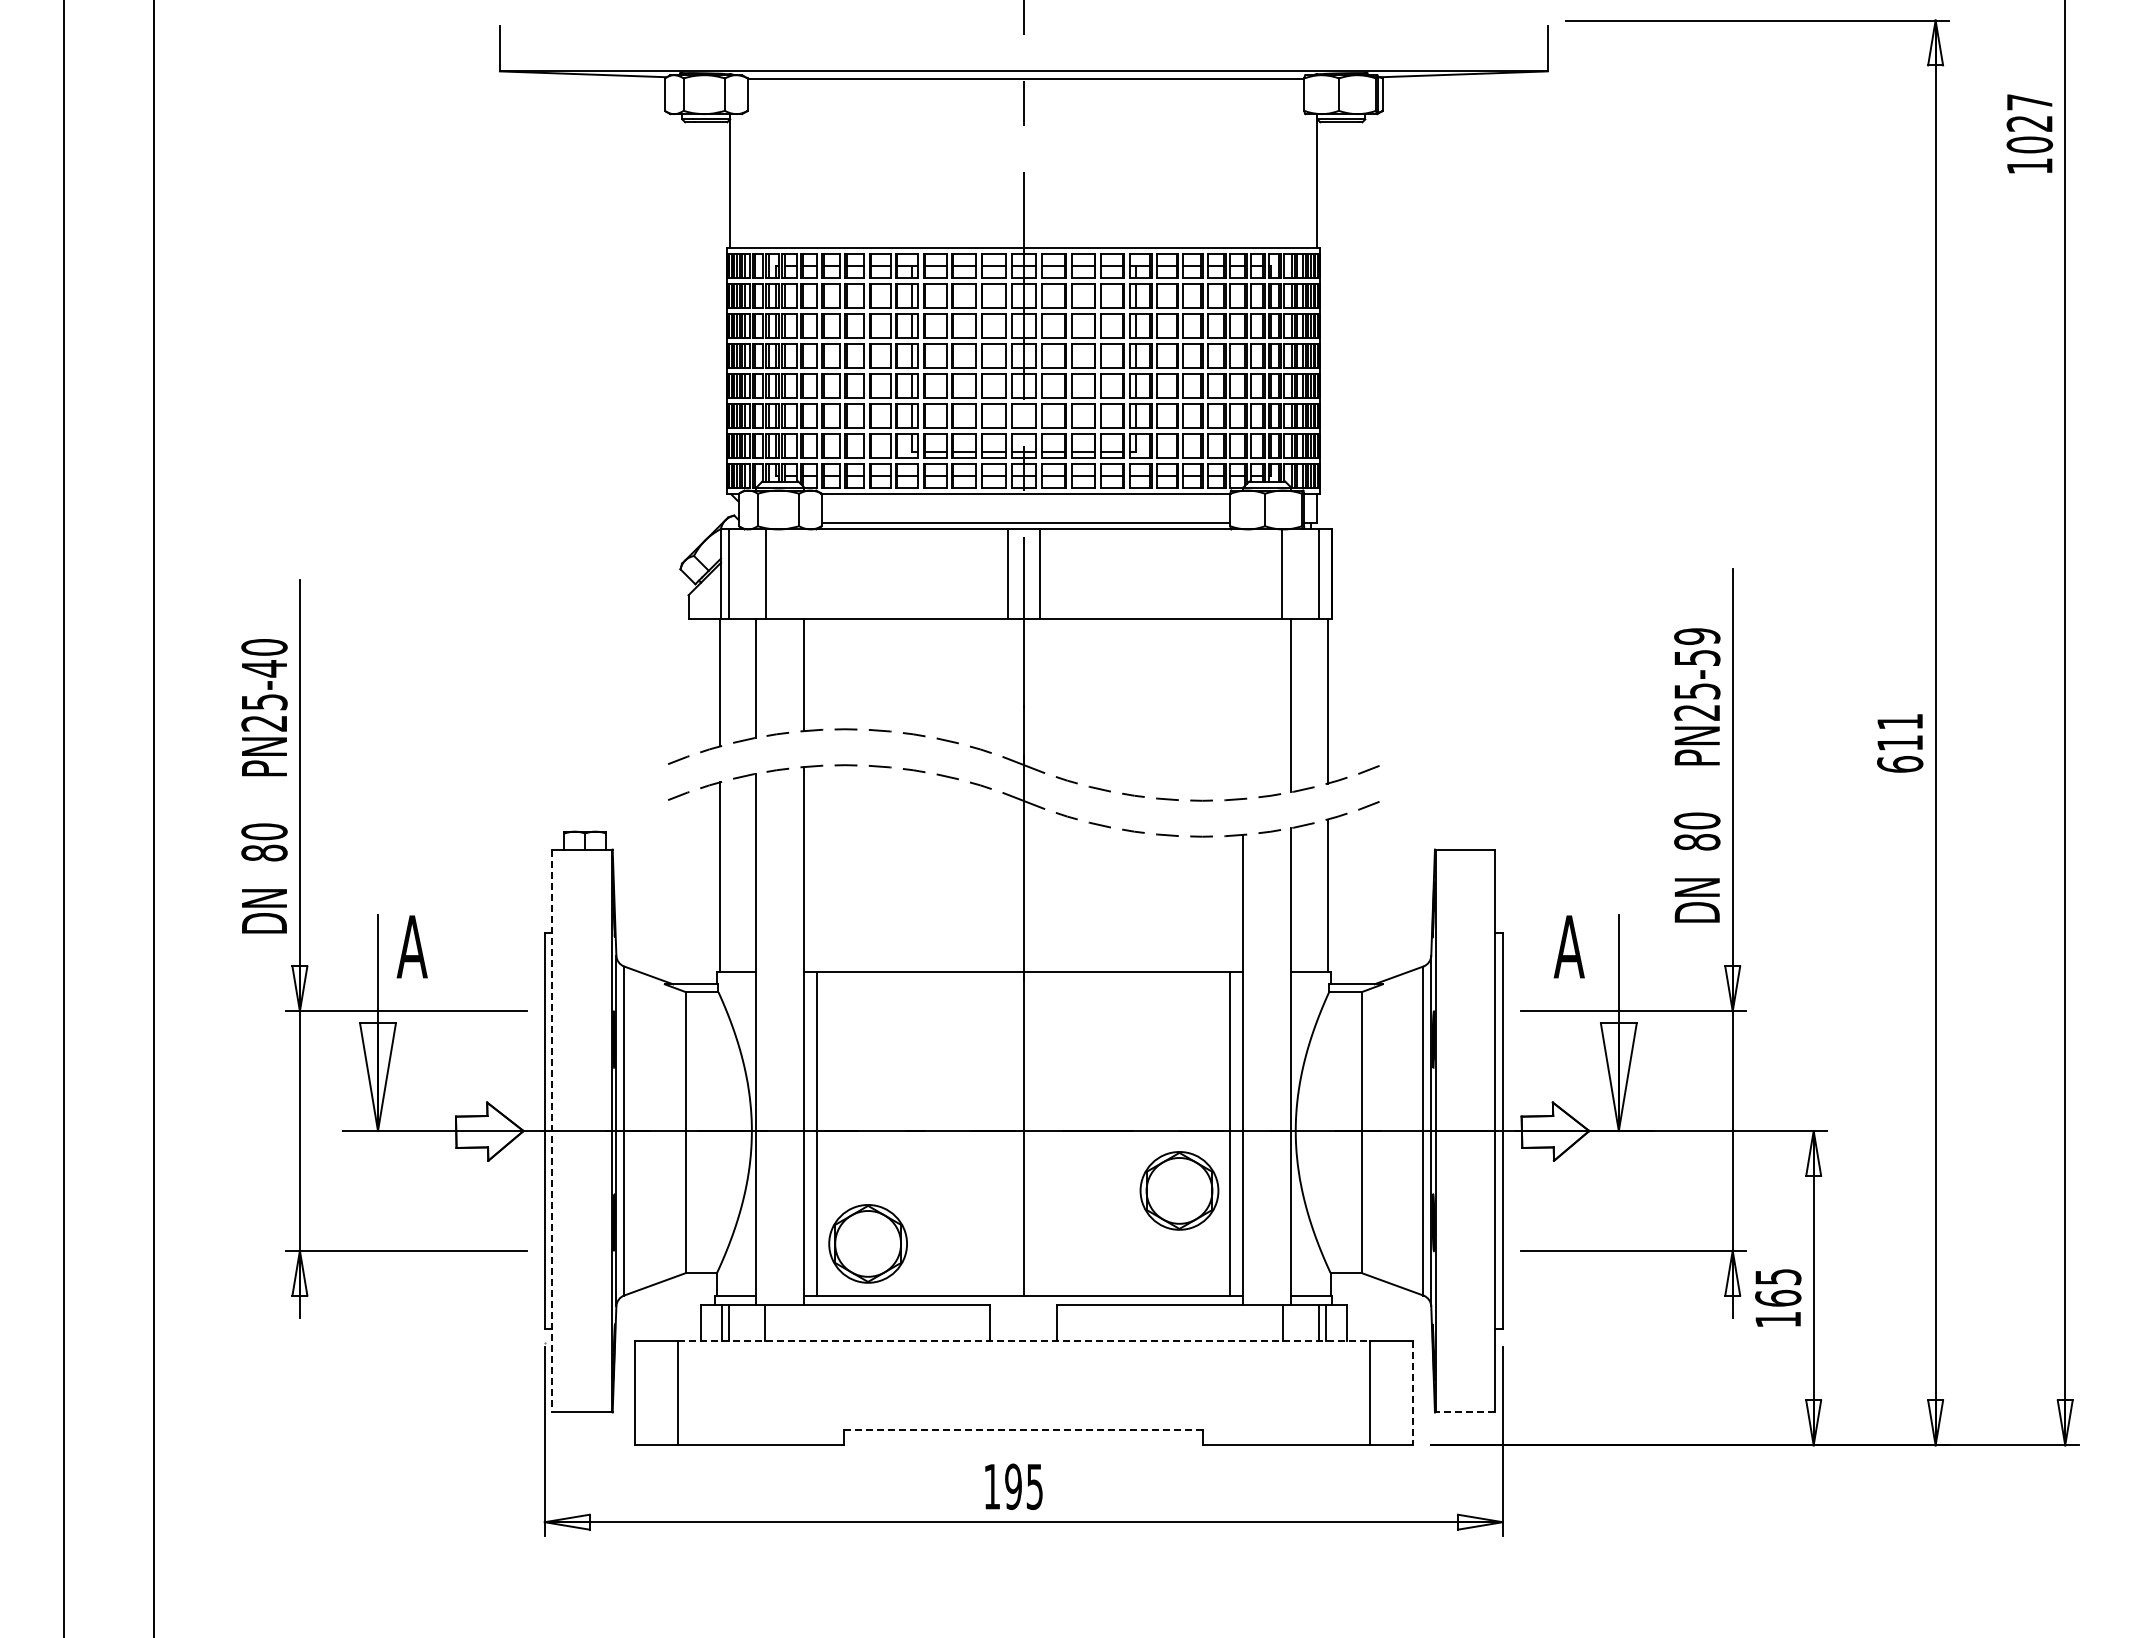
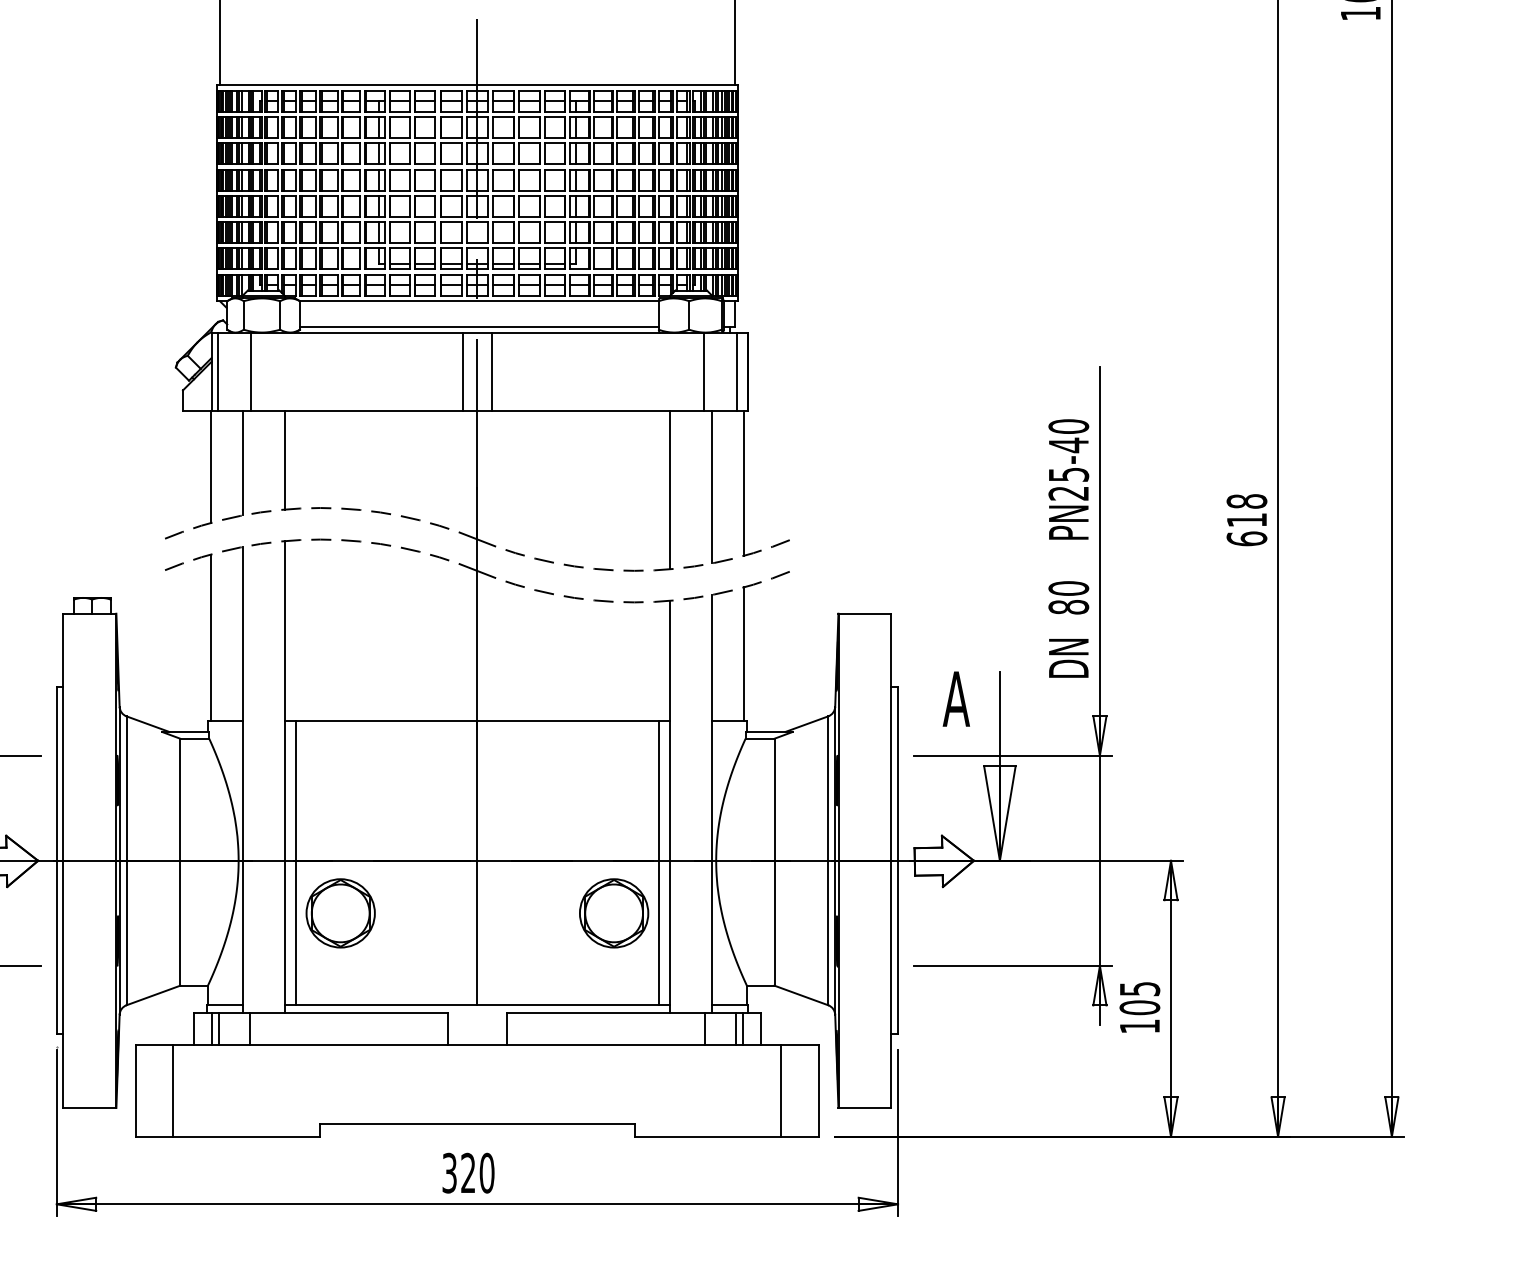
text: (1697, 647) -> (1068, 436), PN25-59 -> PN25-40
line: (1243, 709) -> (670, 490), added
text: (1900, 721) -> (1247, 501), 611 -> 618
line: (552, 1131) -> (63, 861), dashed -> solid
part: (867, 1243) -> (340, 913), moved
text: (1778, 1297) -> (1140, 1006), 165 -> 105
line: (1024, 1340) -> (478, 1044), dashed -> solid
line: (1413, 1393) -> (819, 1091), dashed -> solid
line: (1465, 1412) -> (865, 1107), dashed -> solid
line: (1023, 1430) -> (477, 1123), dashed -> solid
text: (1013, 1486) -> (468, 1172), 195 -> 320

